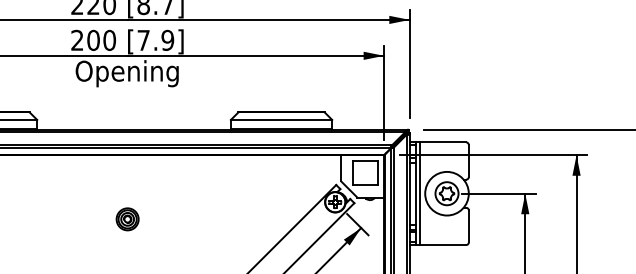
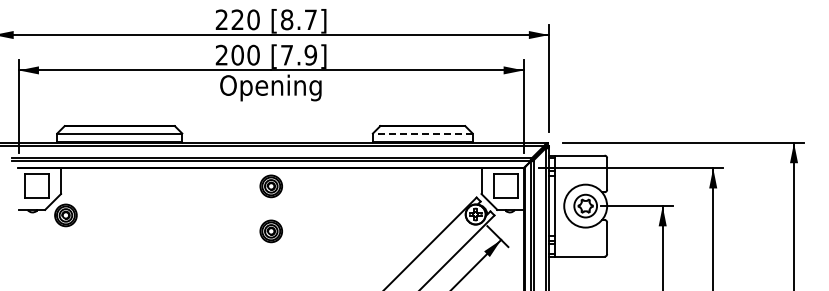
line: (281, 119) -> (422, 133), solid -> dashed
part: (126, 173) -> (270, 186), added
line: (420, 193) -> (559, 205), removed

